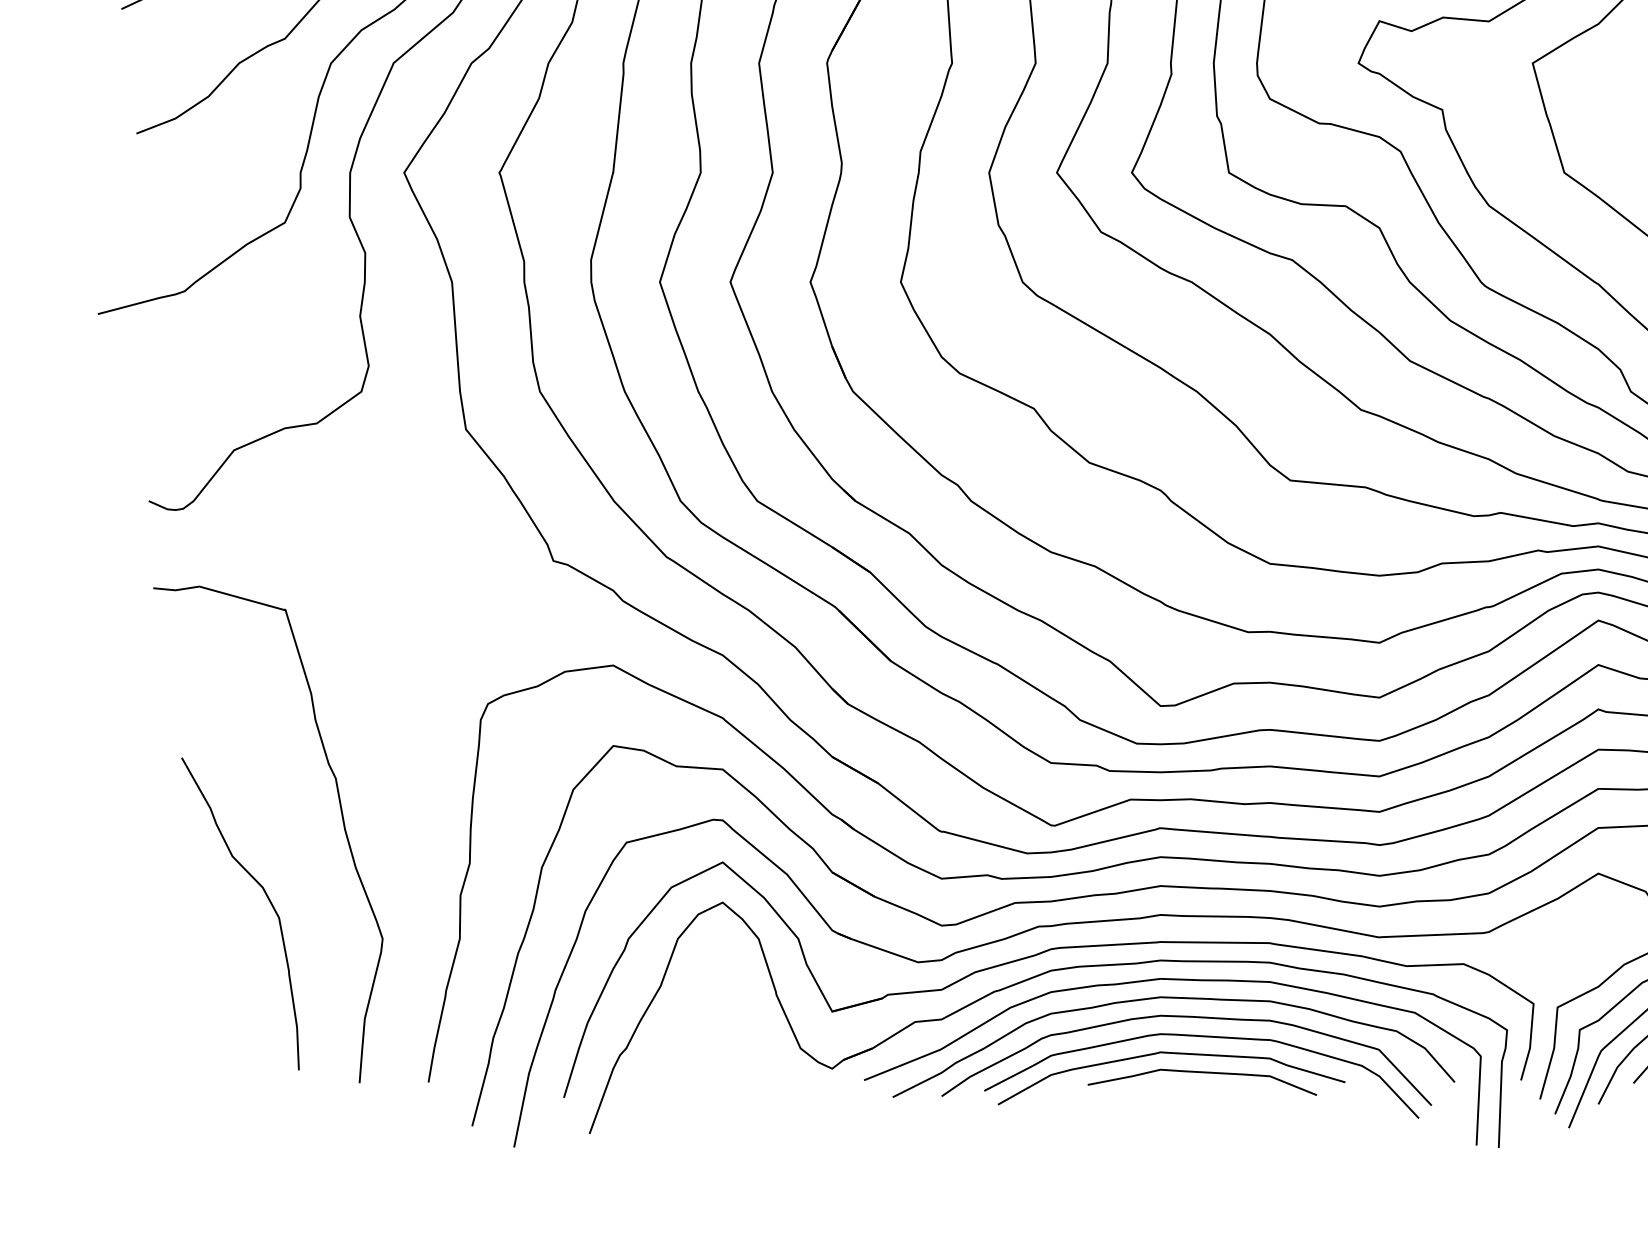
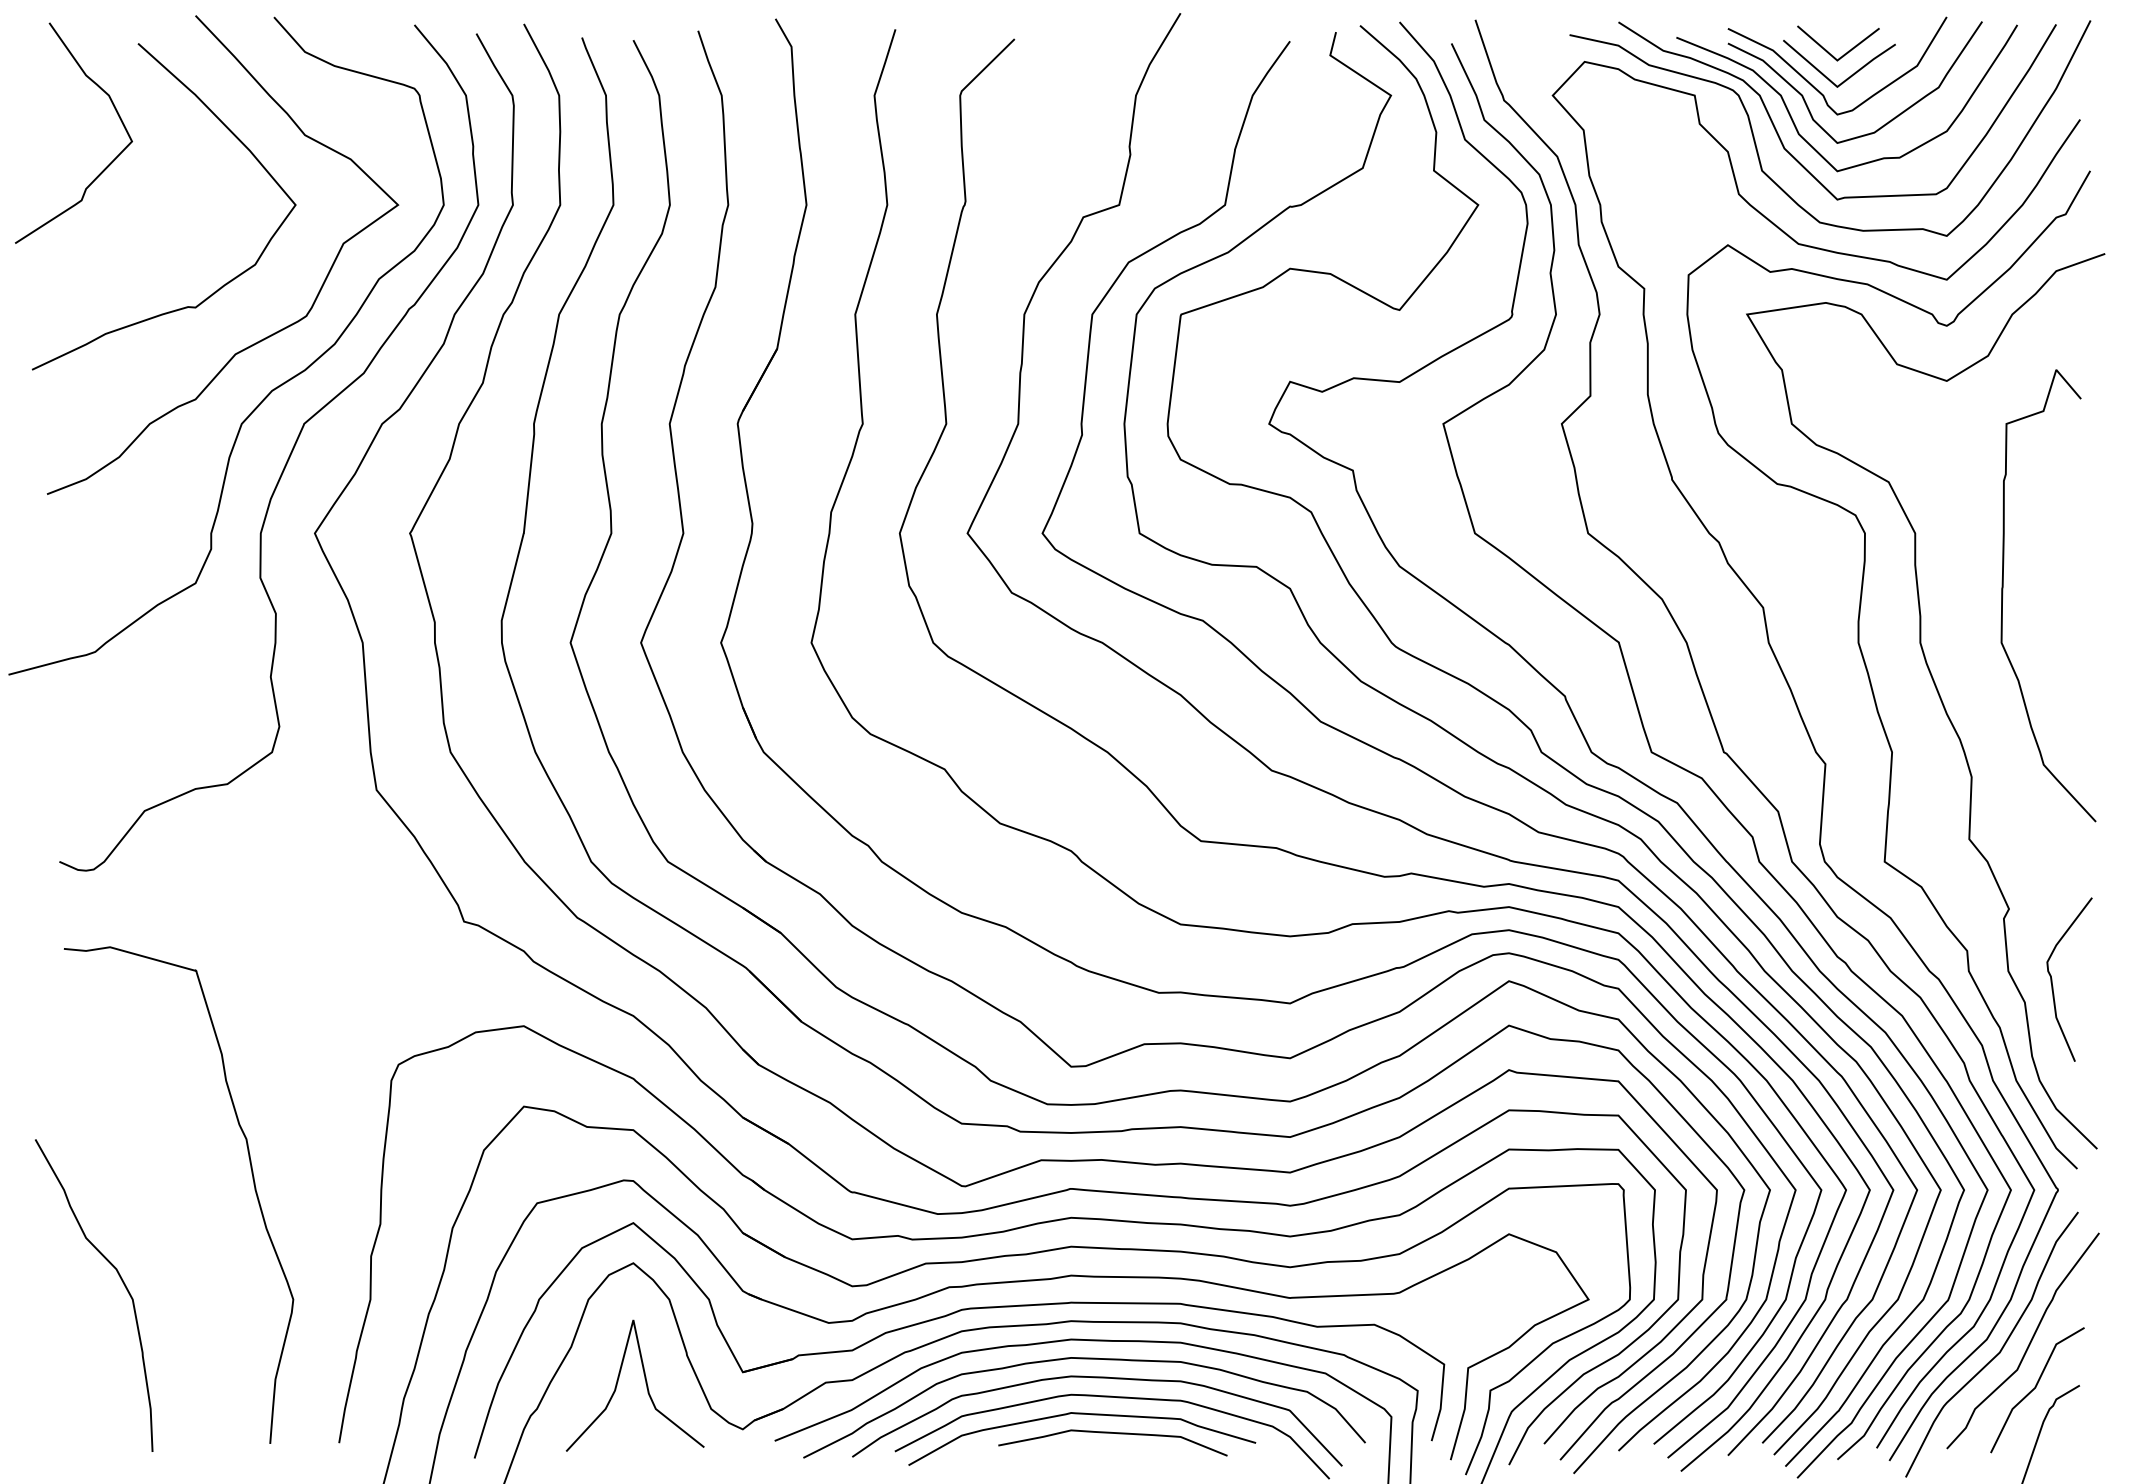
curve: (266, 897) -> (120, 1279), moved
curve: (734, 1022) -> (645, 1383), added

